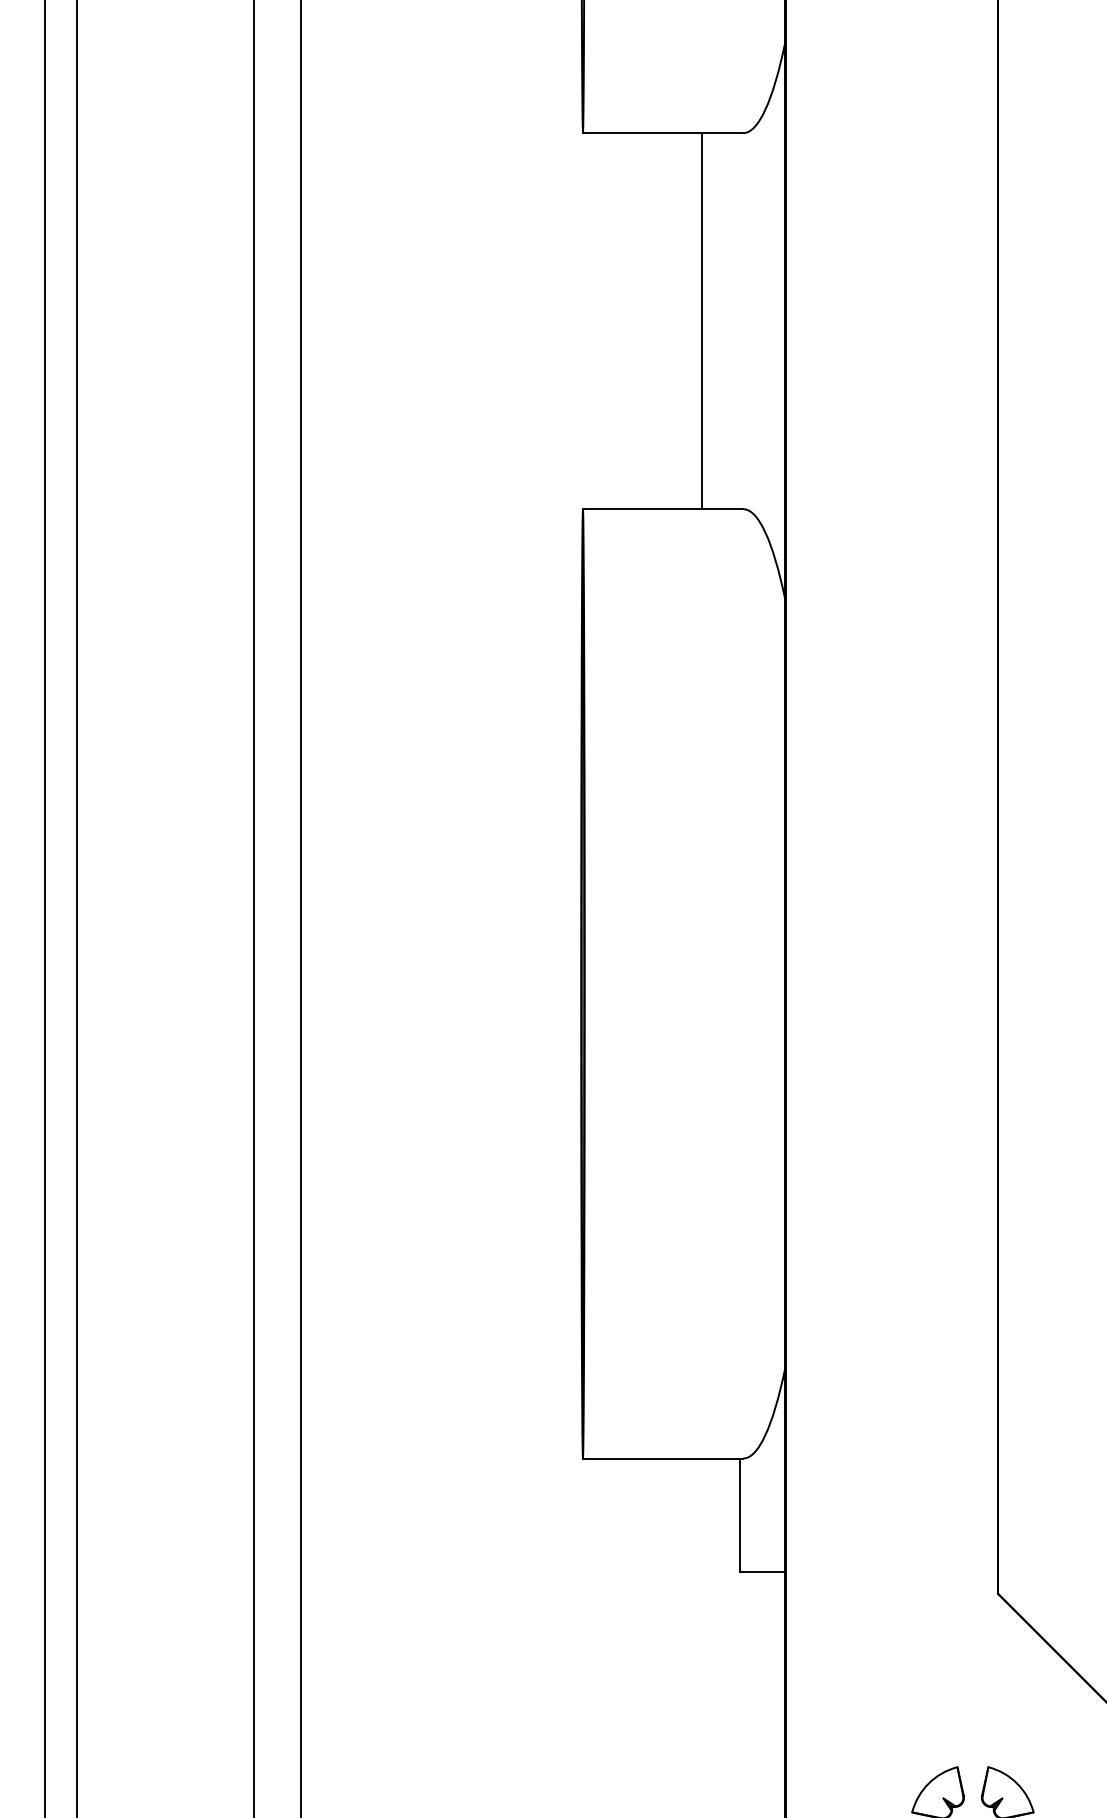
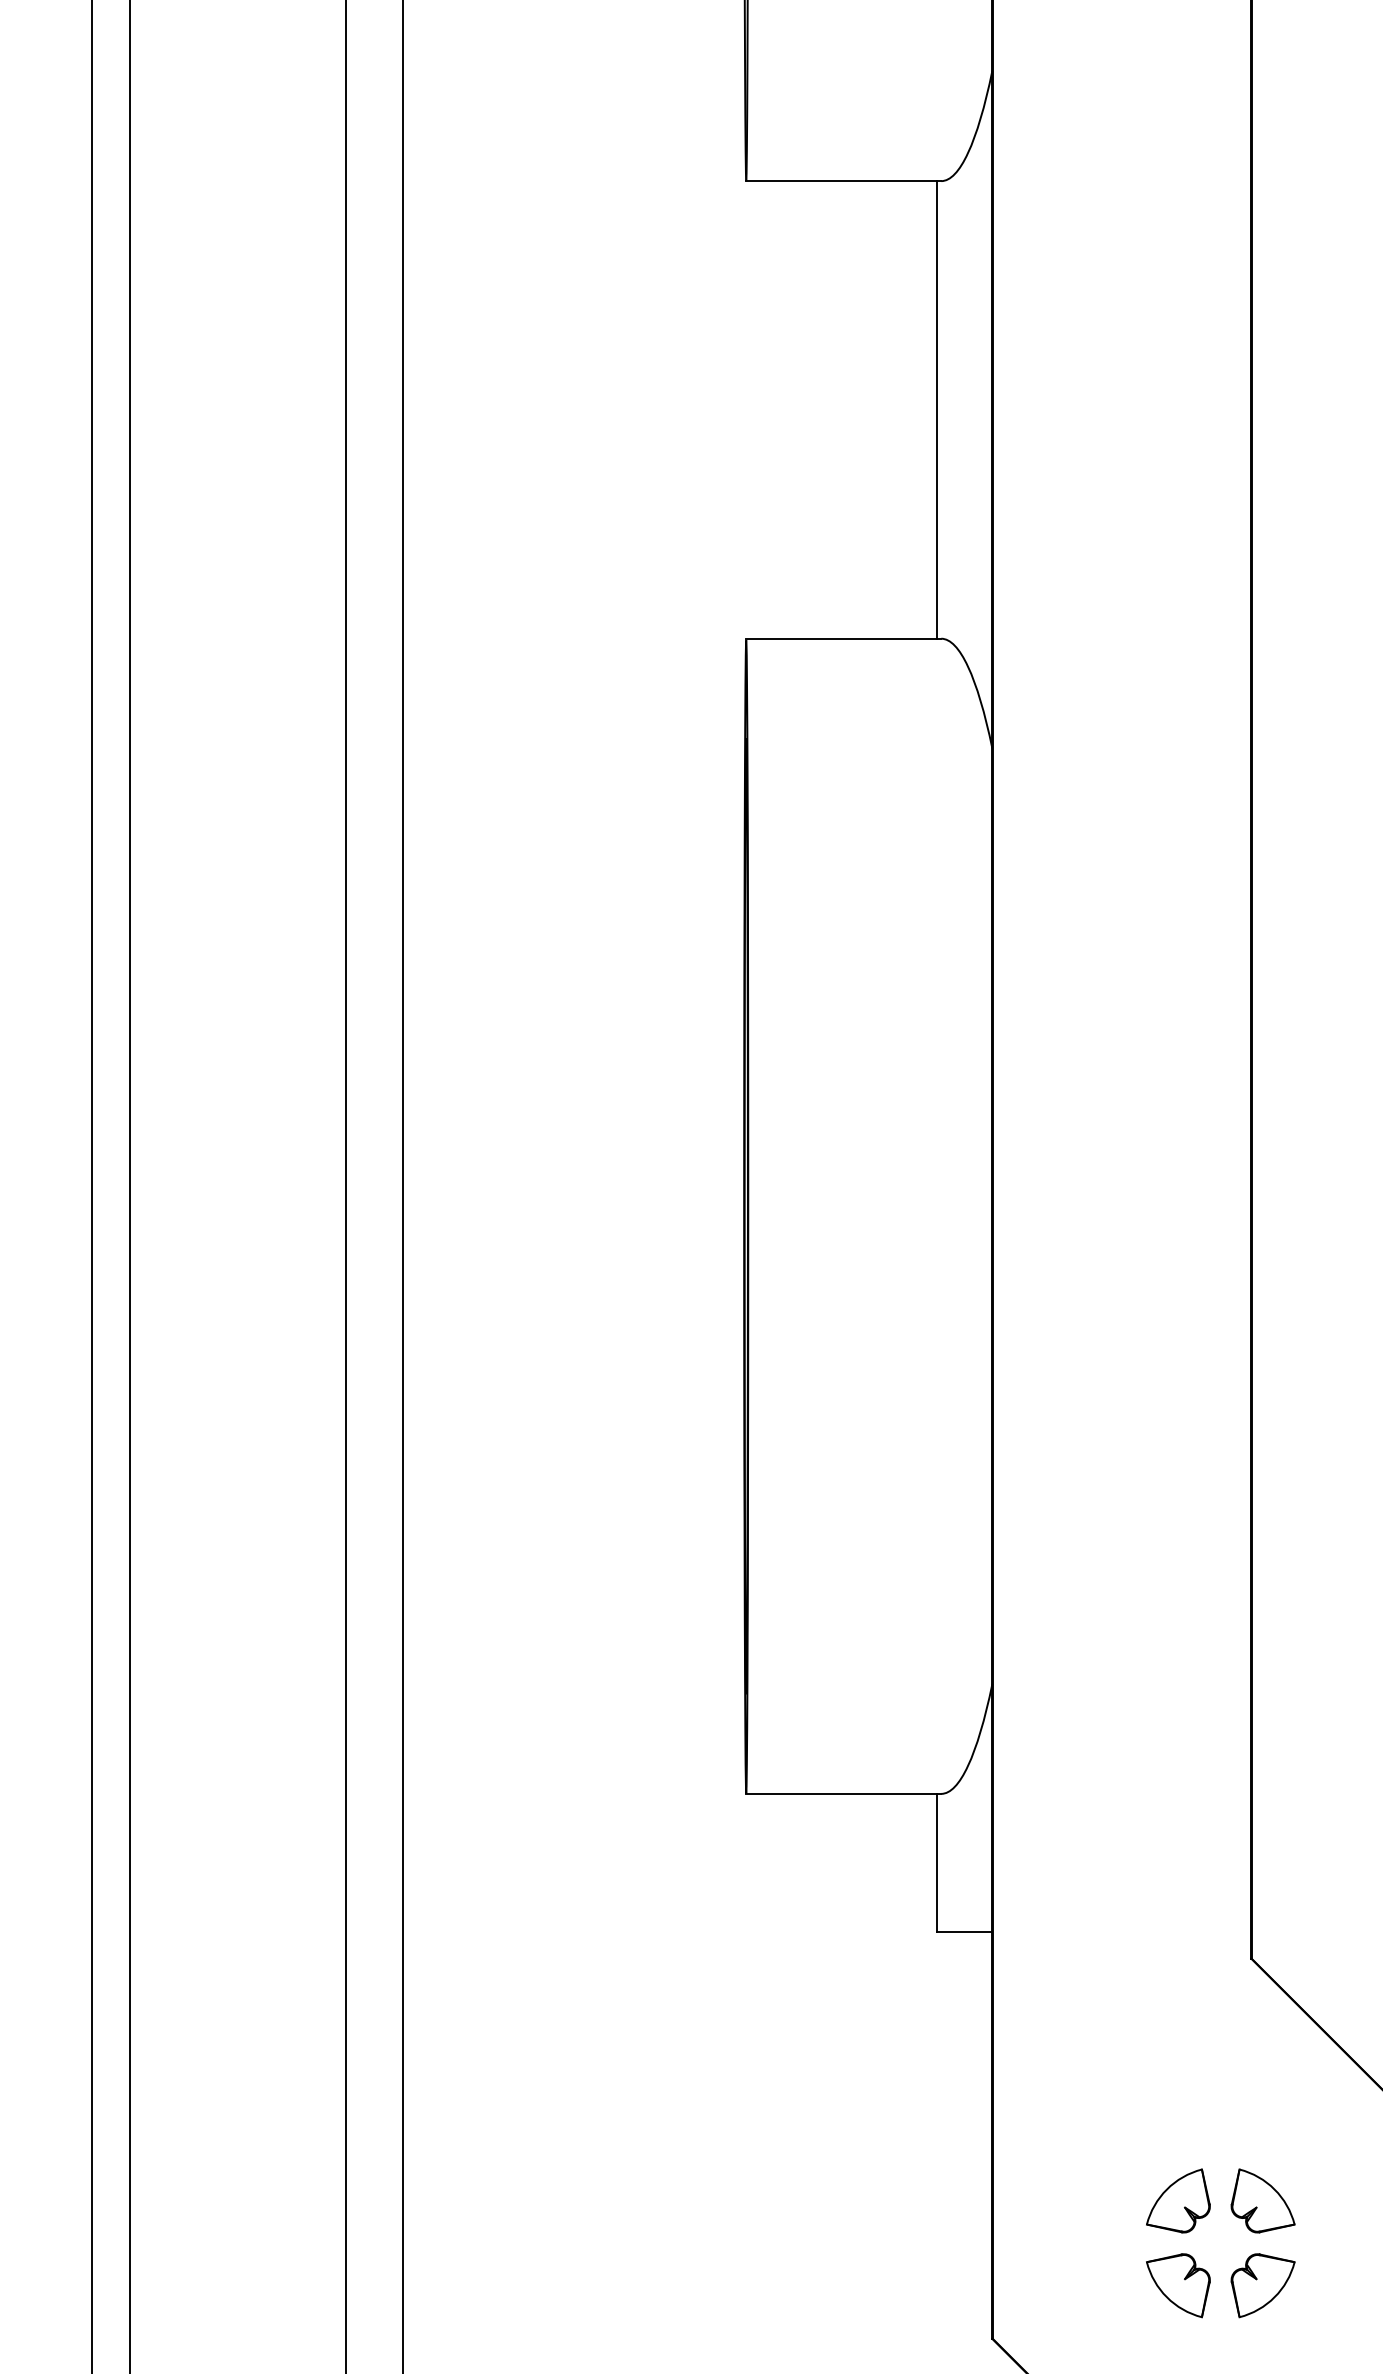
line: (702, 320) -> (937, 409), moved

